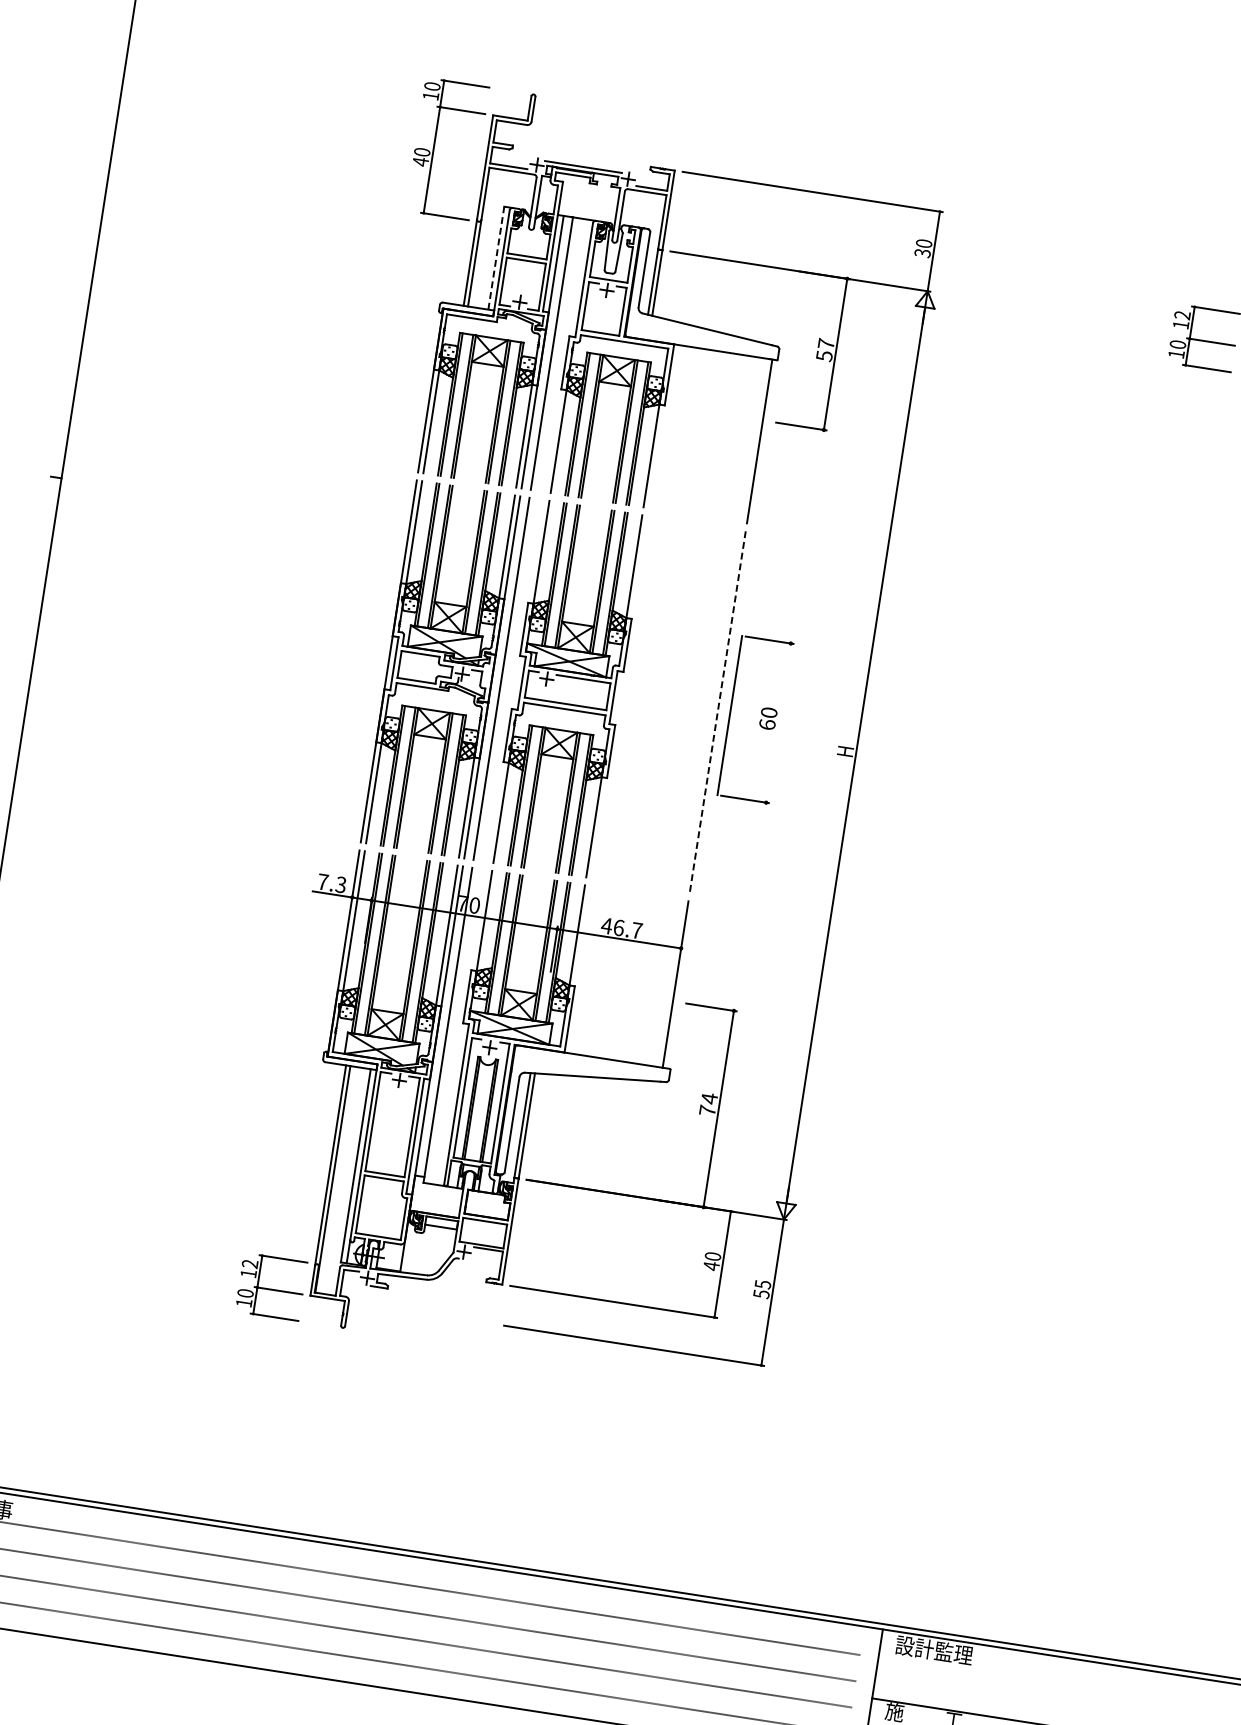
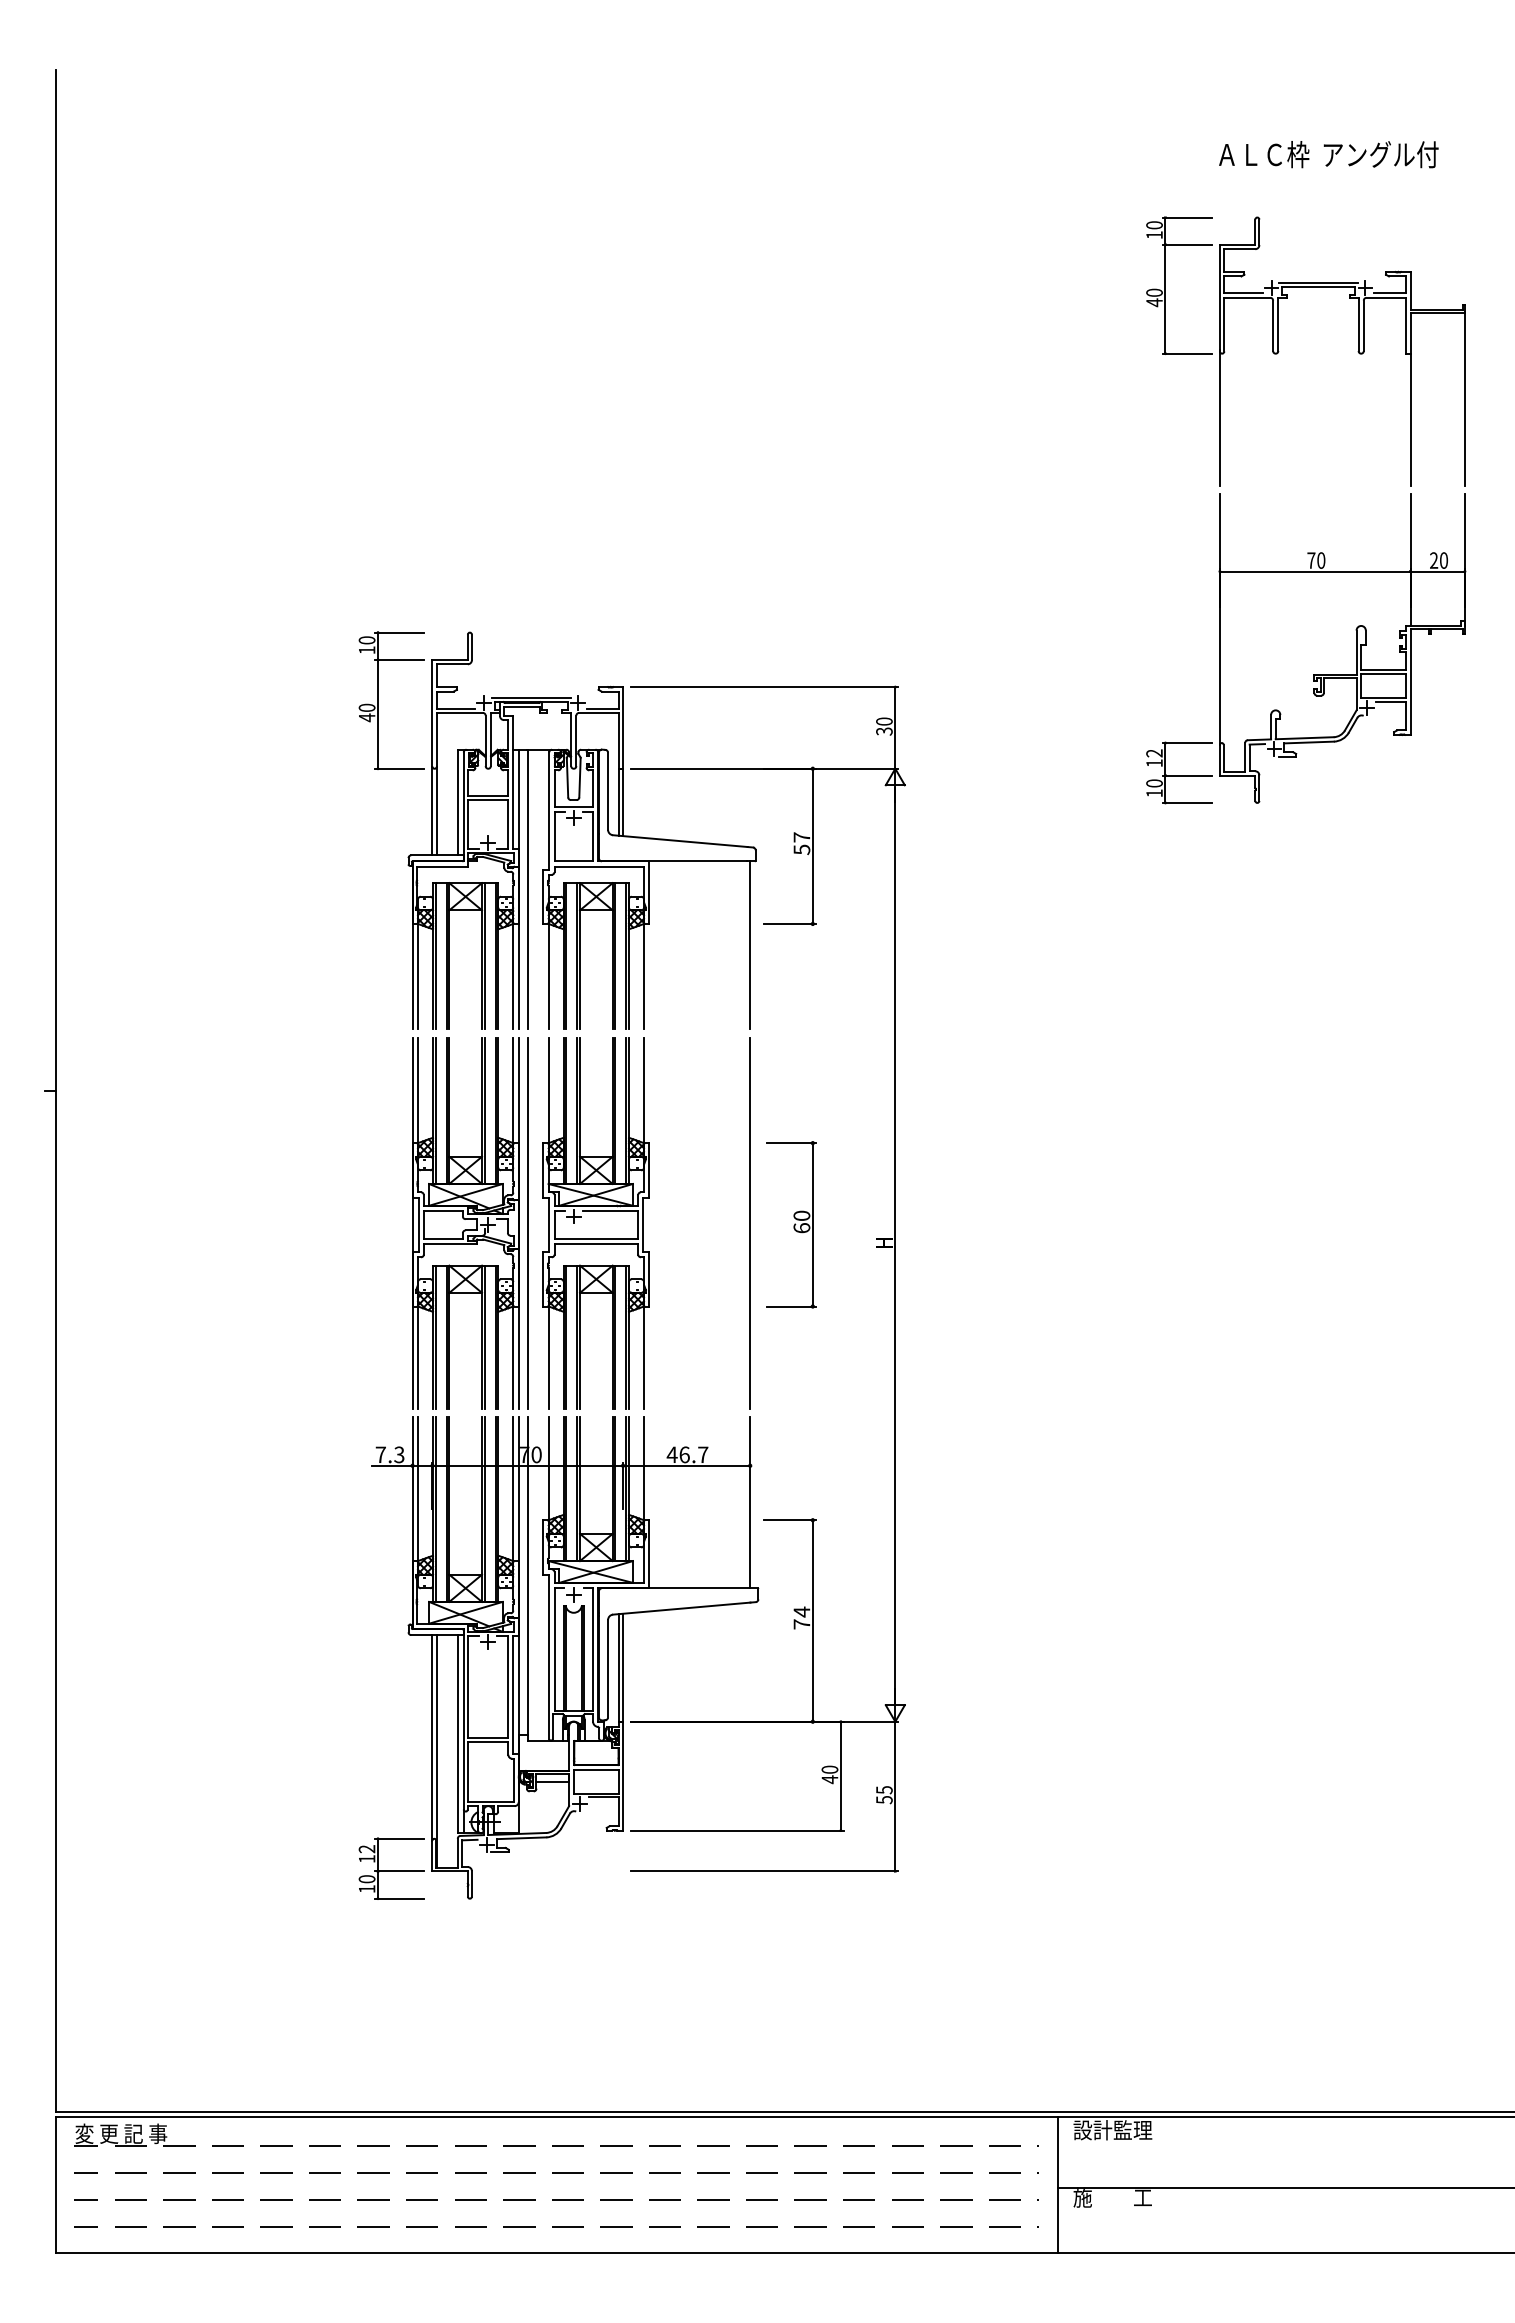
line: (496, 258) -> (457, 802), dashed -> solid
line: (718, 712) -> (750, 1223), dashed -> solid
line: (729, 715) -> (812, 1224), moved

